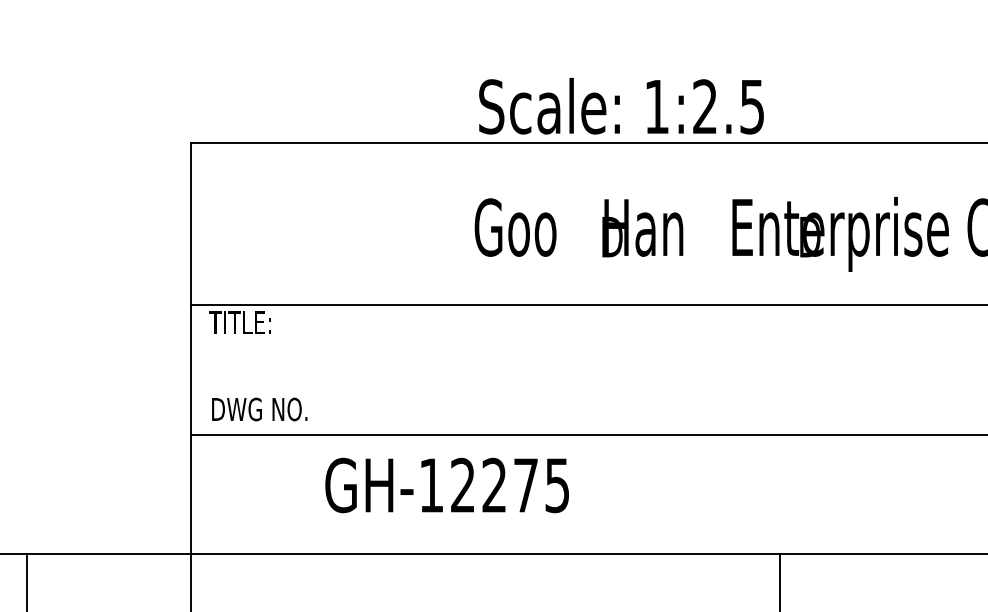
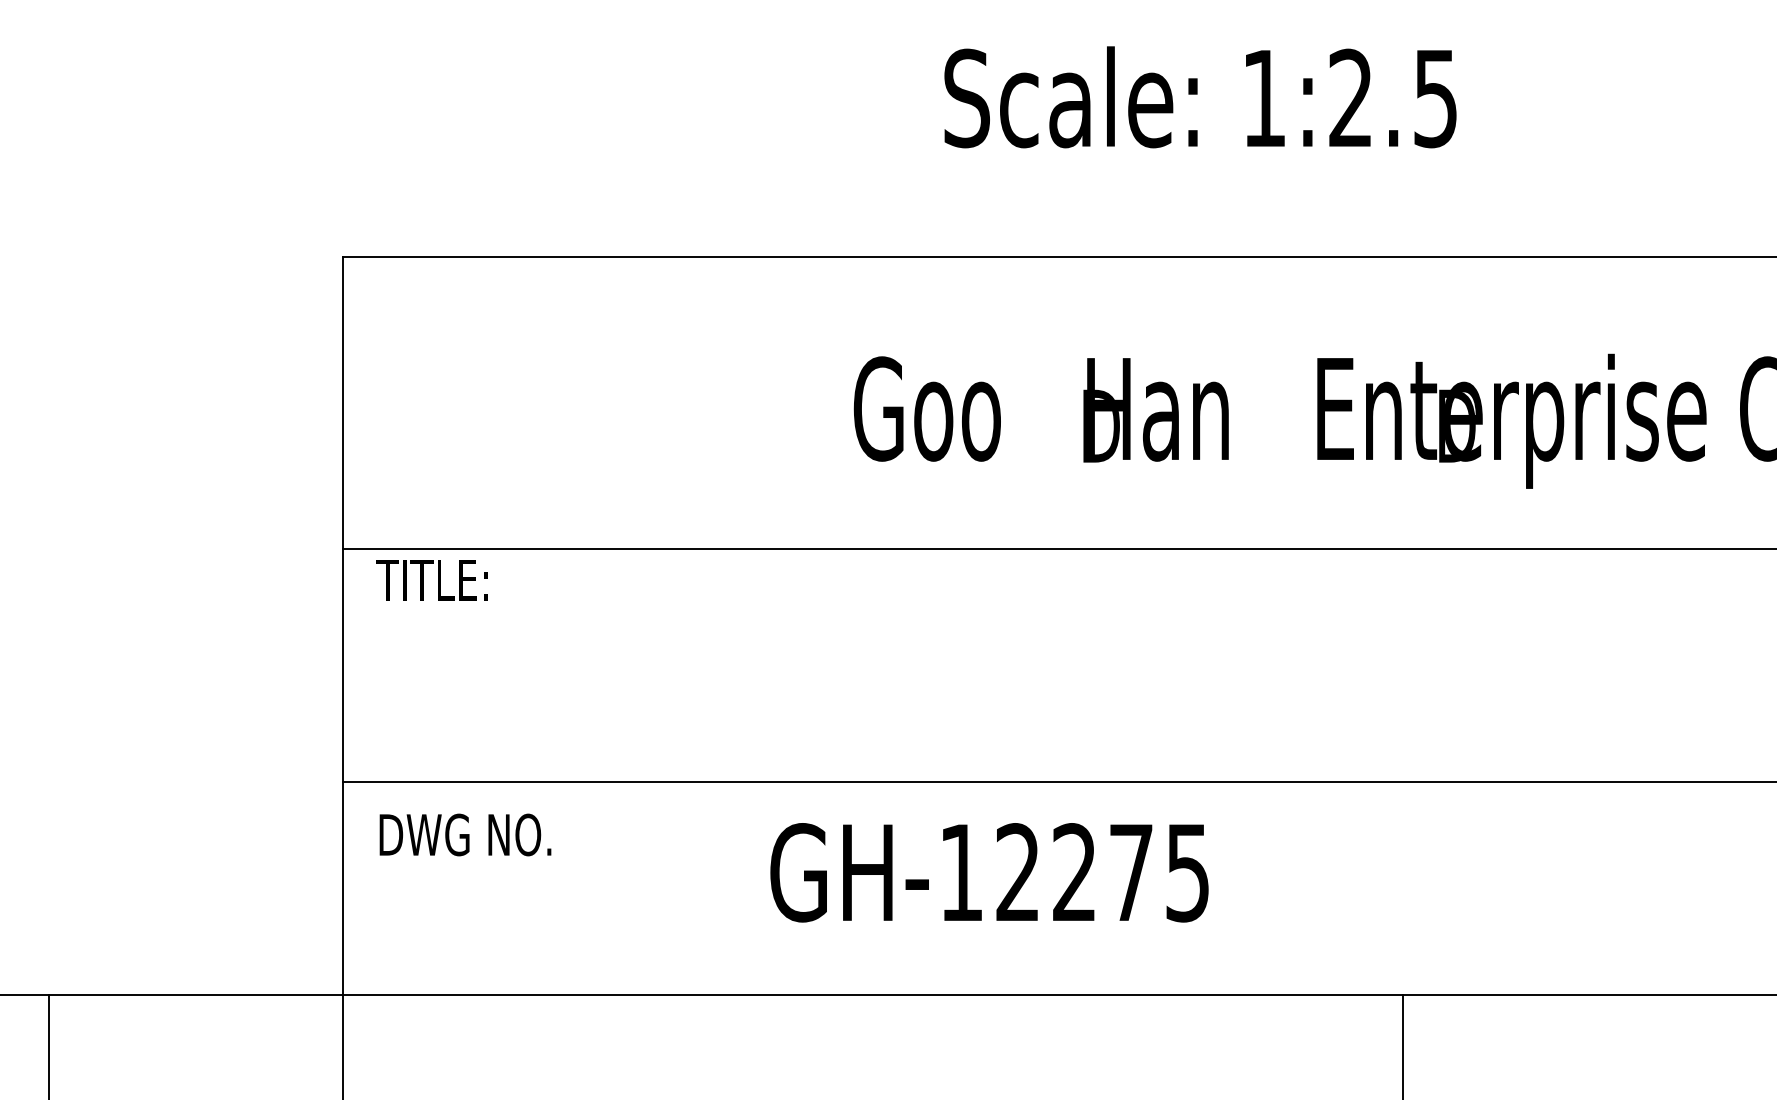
text: (621, 106) -> (1200, 97), moved
text: (259, 409) -> (465, 834), moved
text: (446, 485) -> (988, 872), moved

